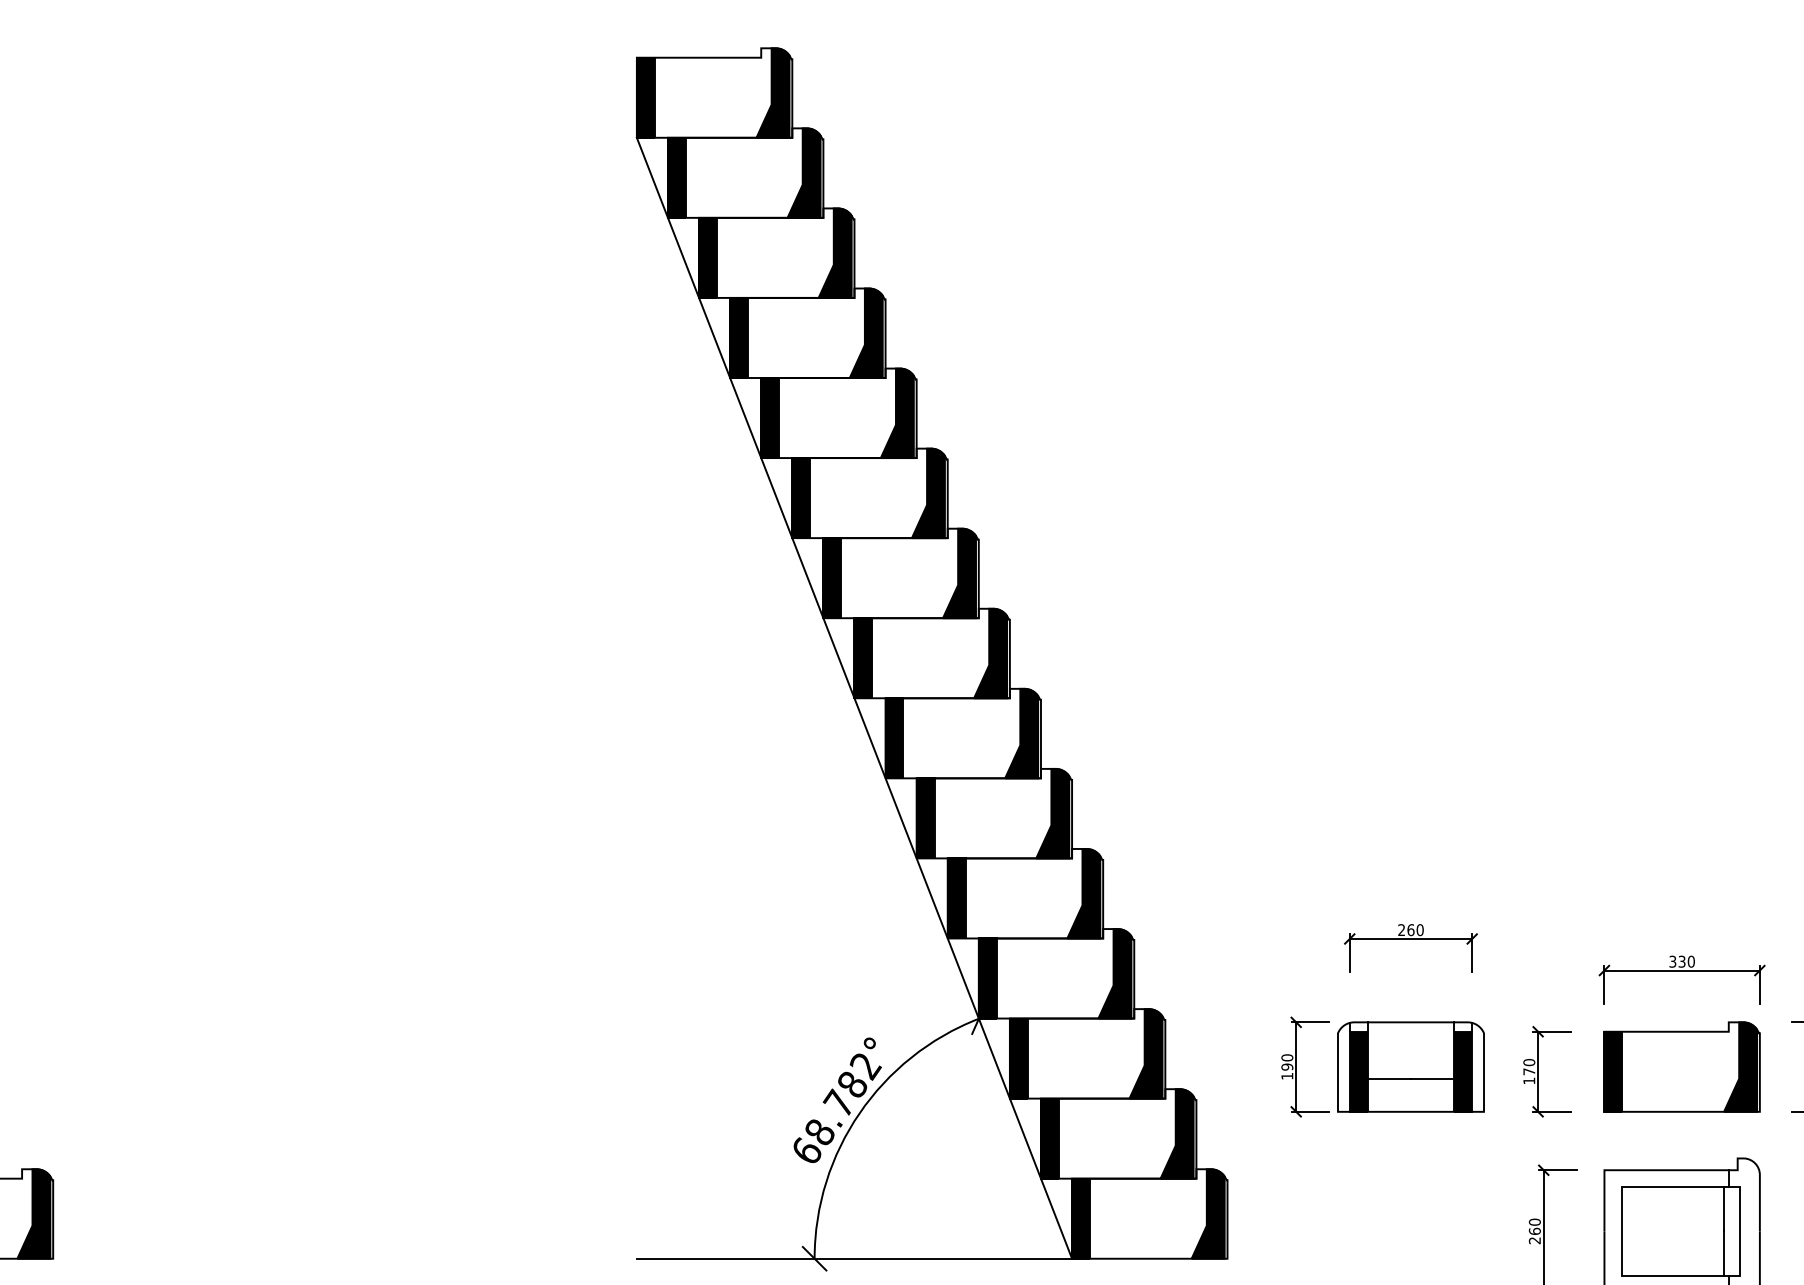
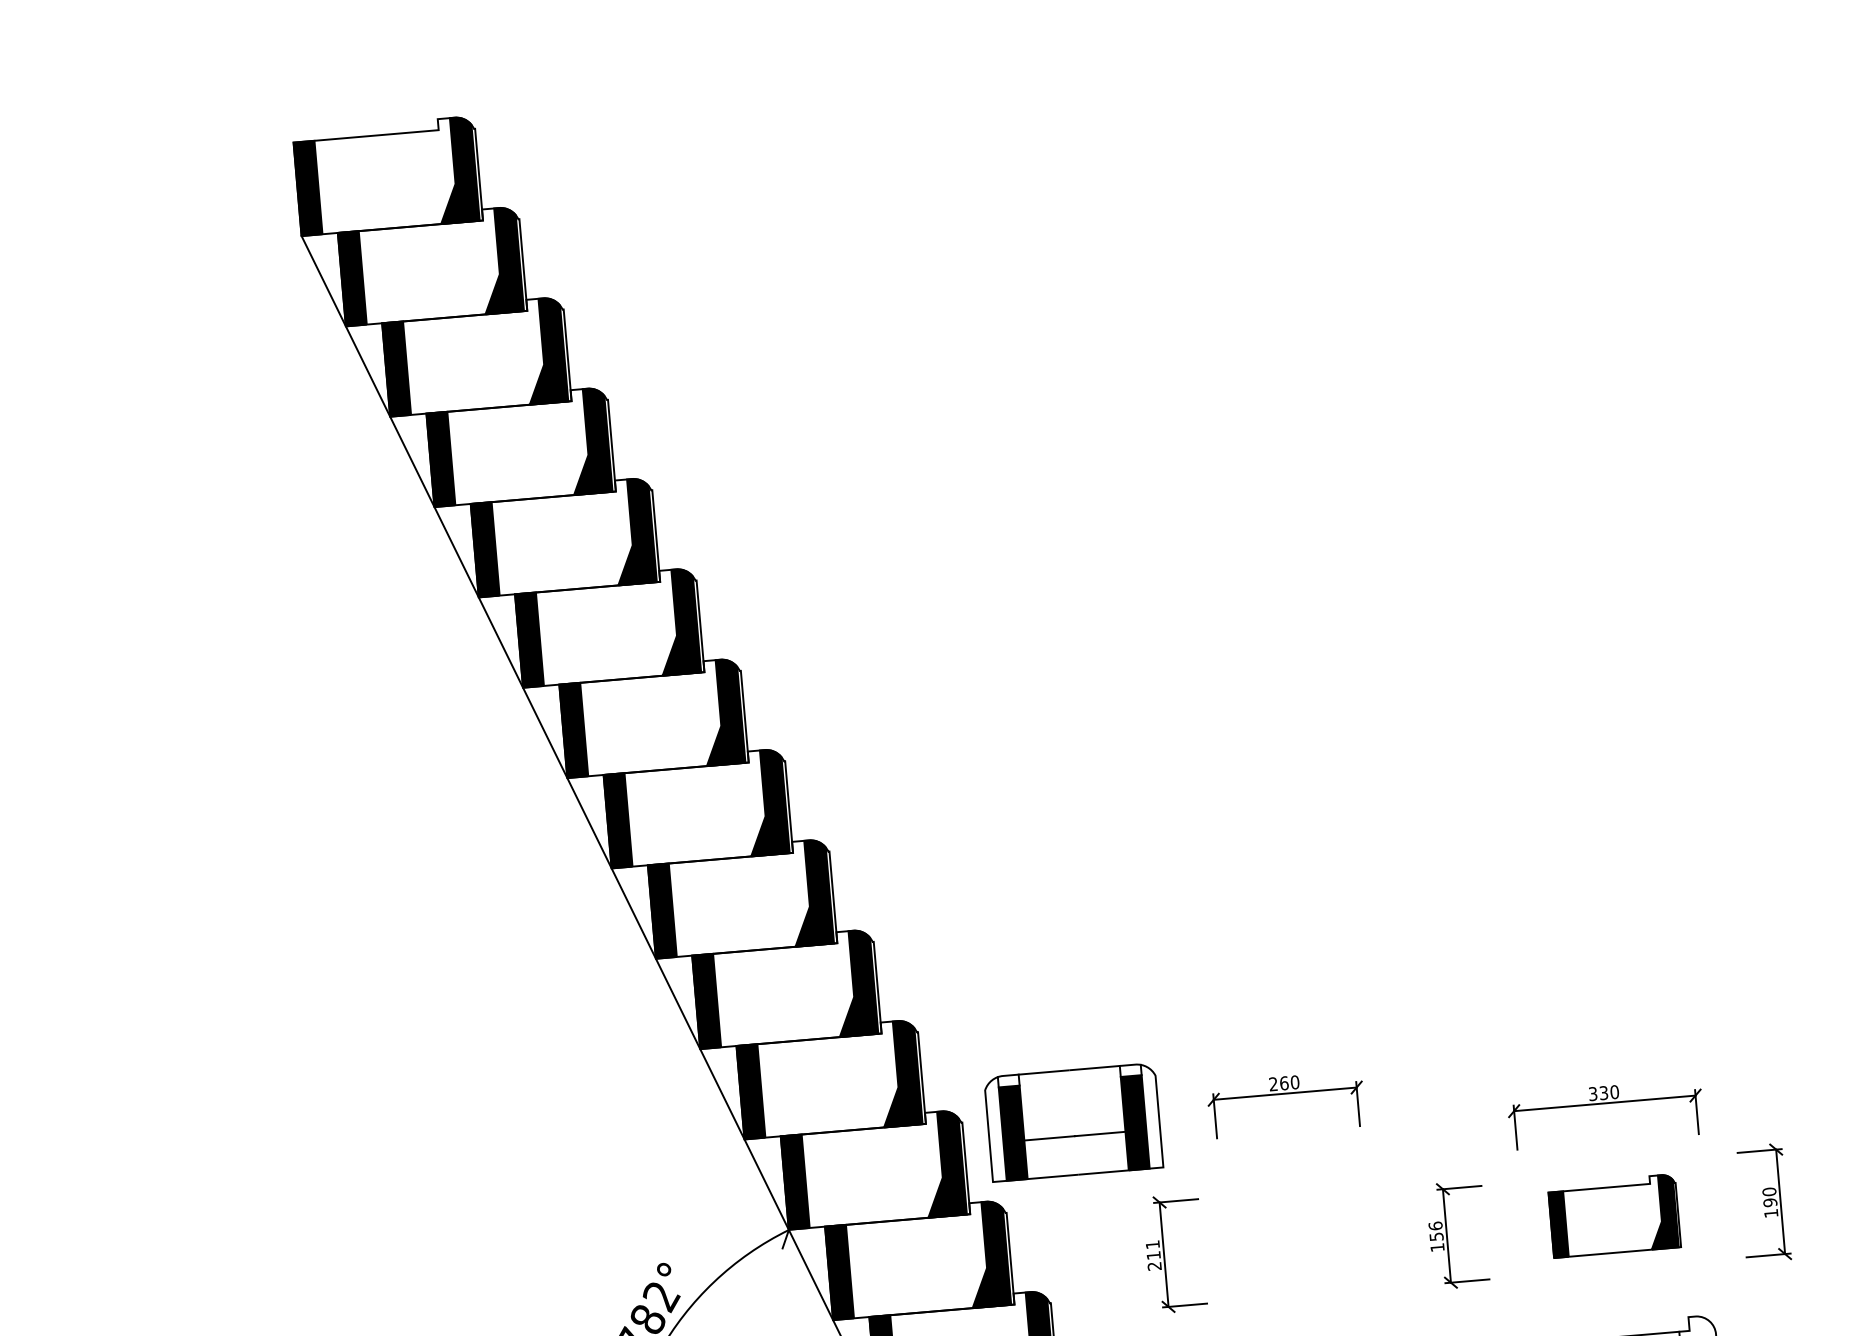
text: (1287, 1066) -> (1153, 1254), 190 -> 211
part: (1410, 1066) -> (1073, 1121), moved
text: (1529, 1066) -> (1436, 1230), 170 -> 156
part: (1681, 1066) -> (1613, 1215), size x0.7

